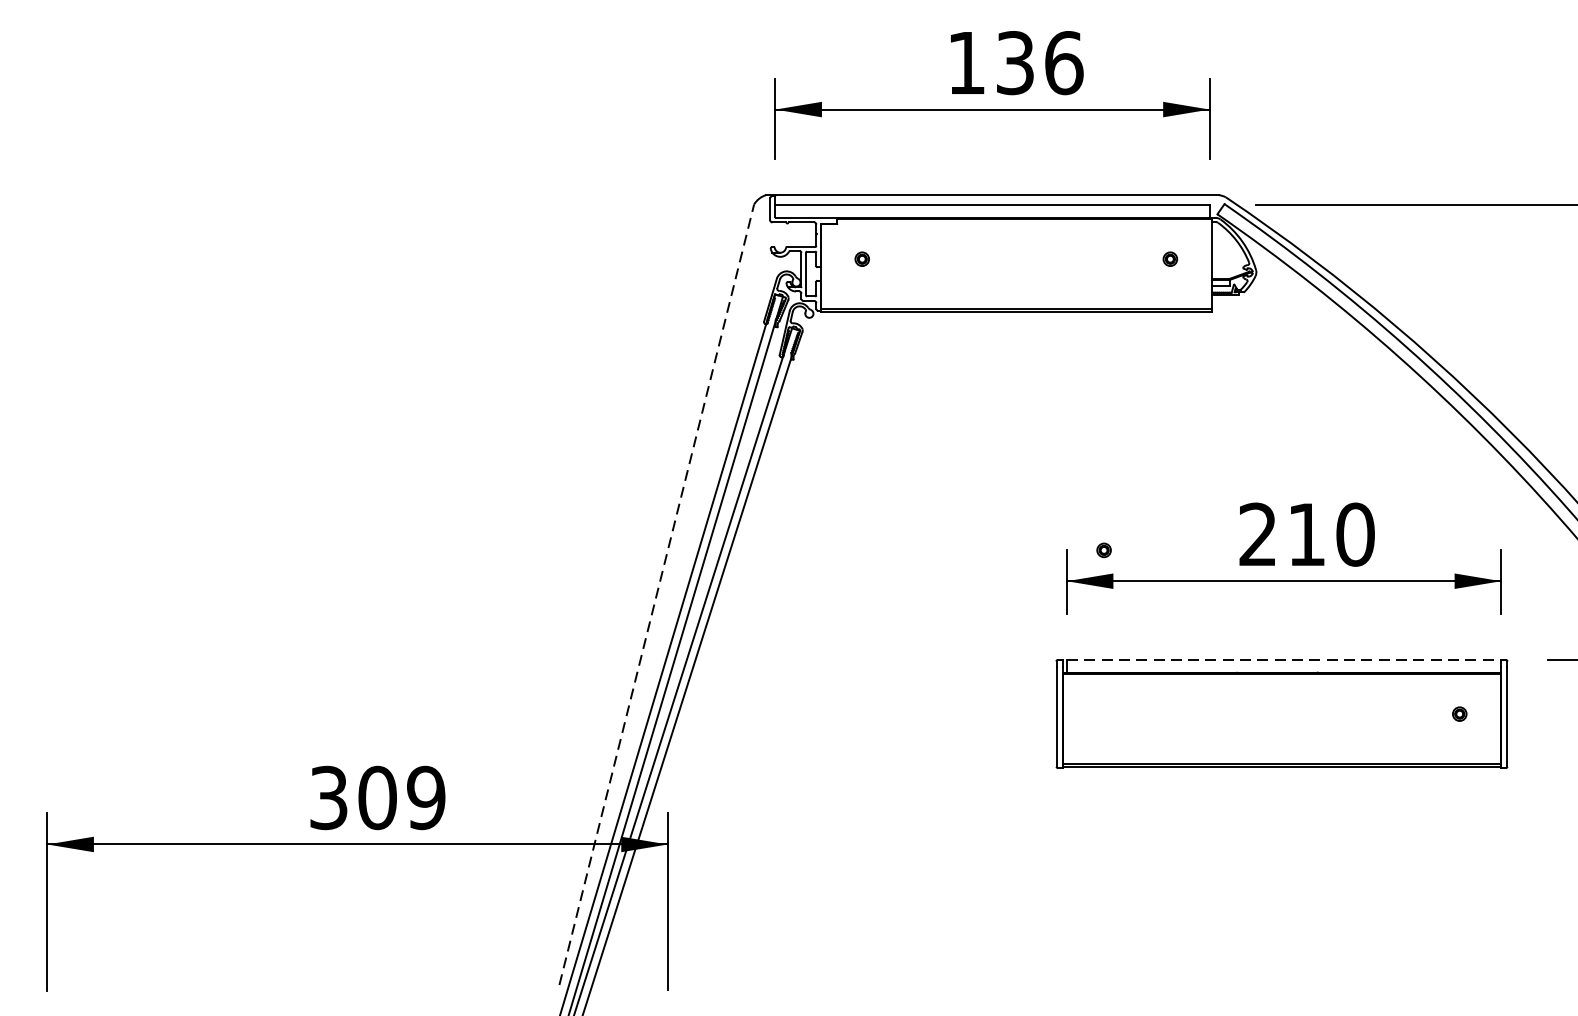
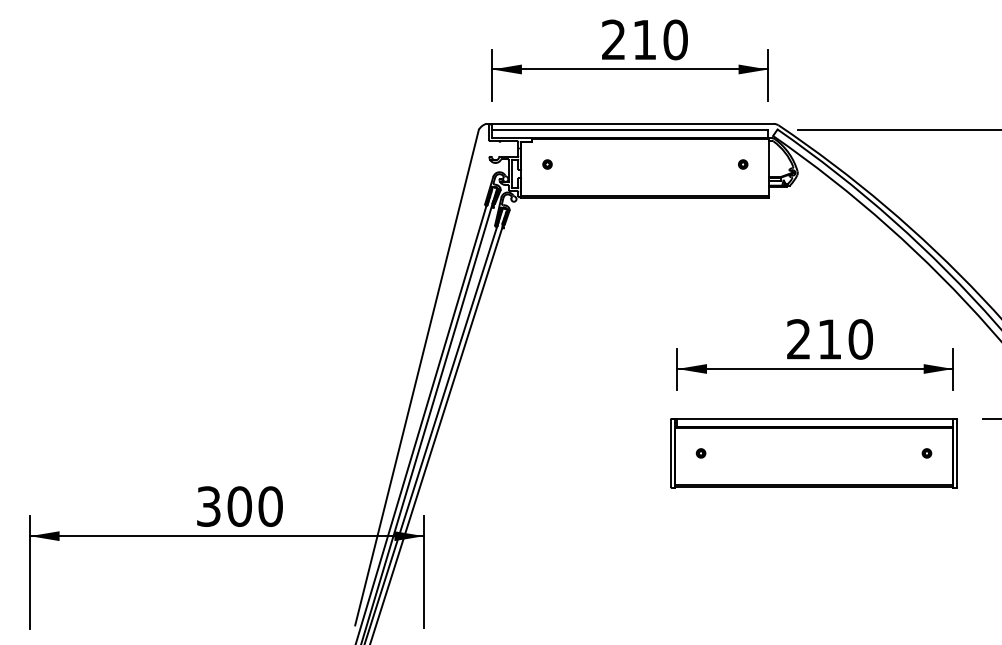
text: (1016, 62) -> (645, 39), 136 -> 210
part: (1103, 550) -> (700, 453), moved
line: (657, 594) -> (417, 377), dashed -> solid
line: (1284, 660) -> (815, 419), dashed -> solid
text: (426, 797) -> (270, 506), 309 -> 300

